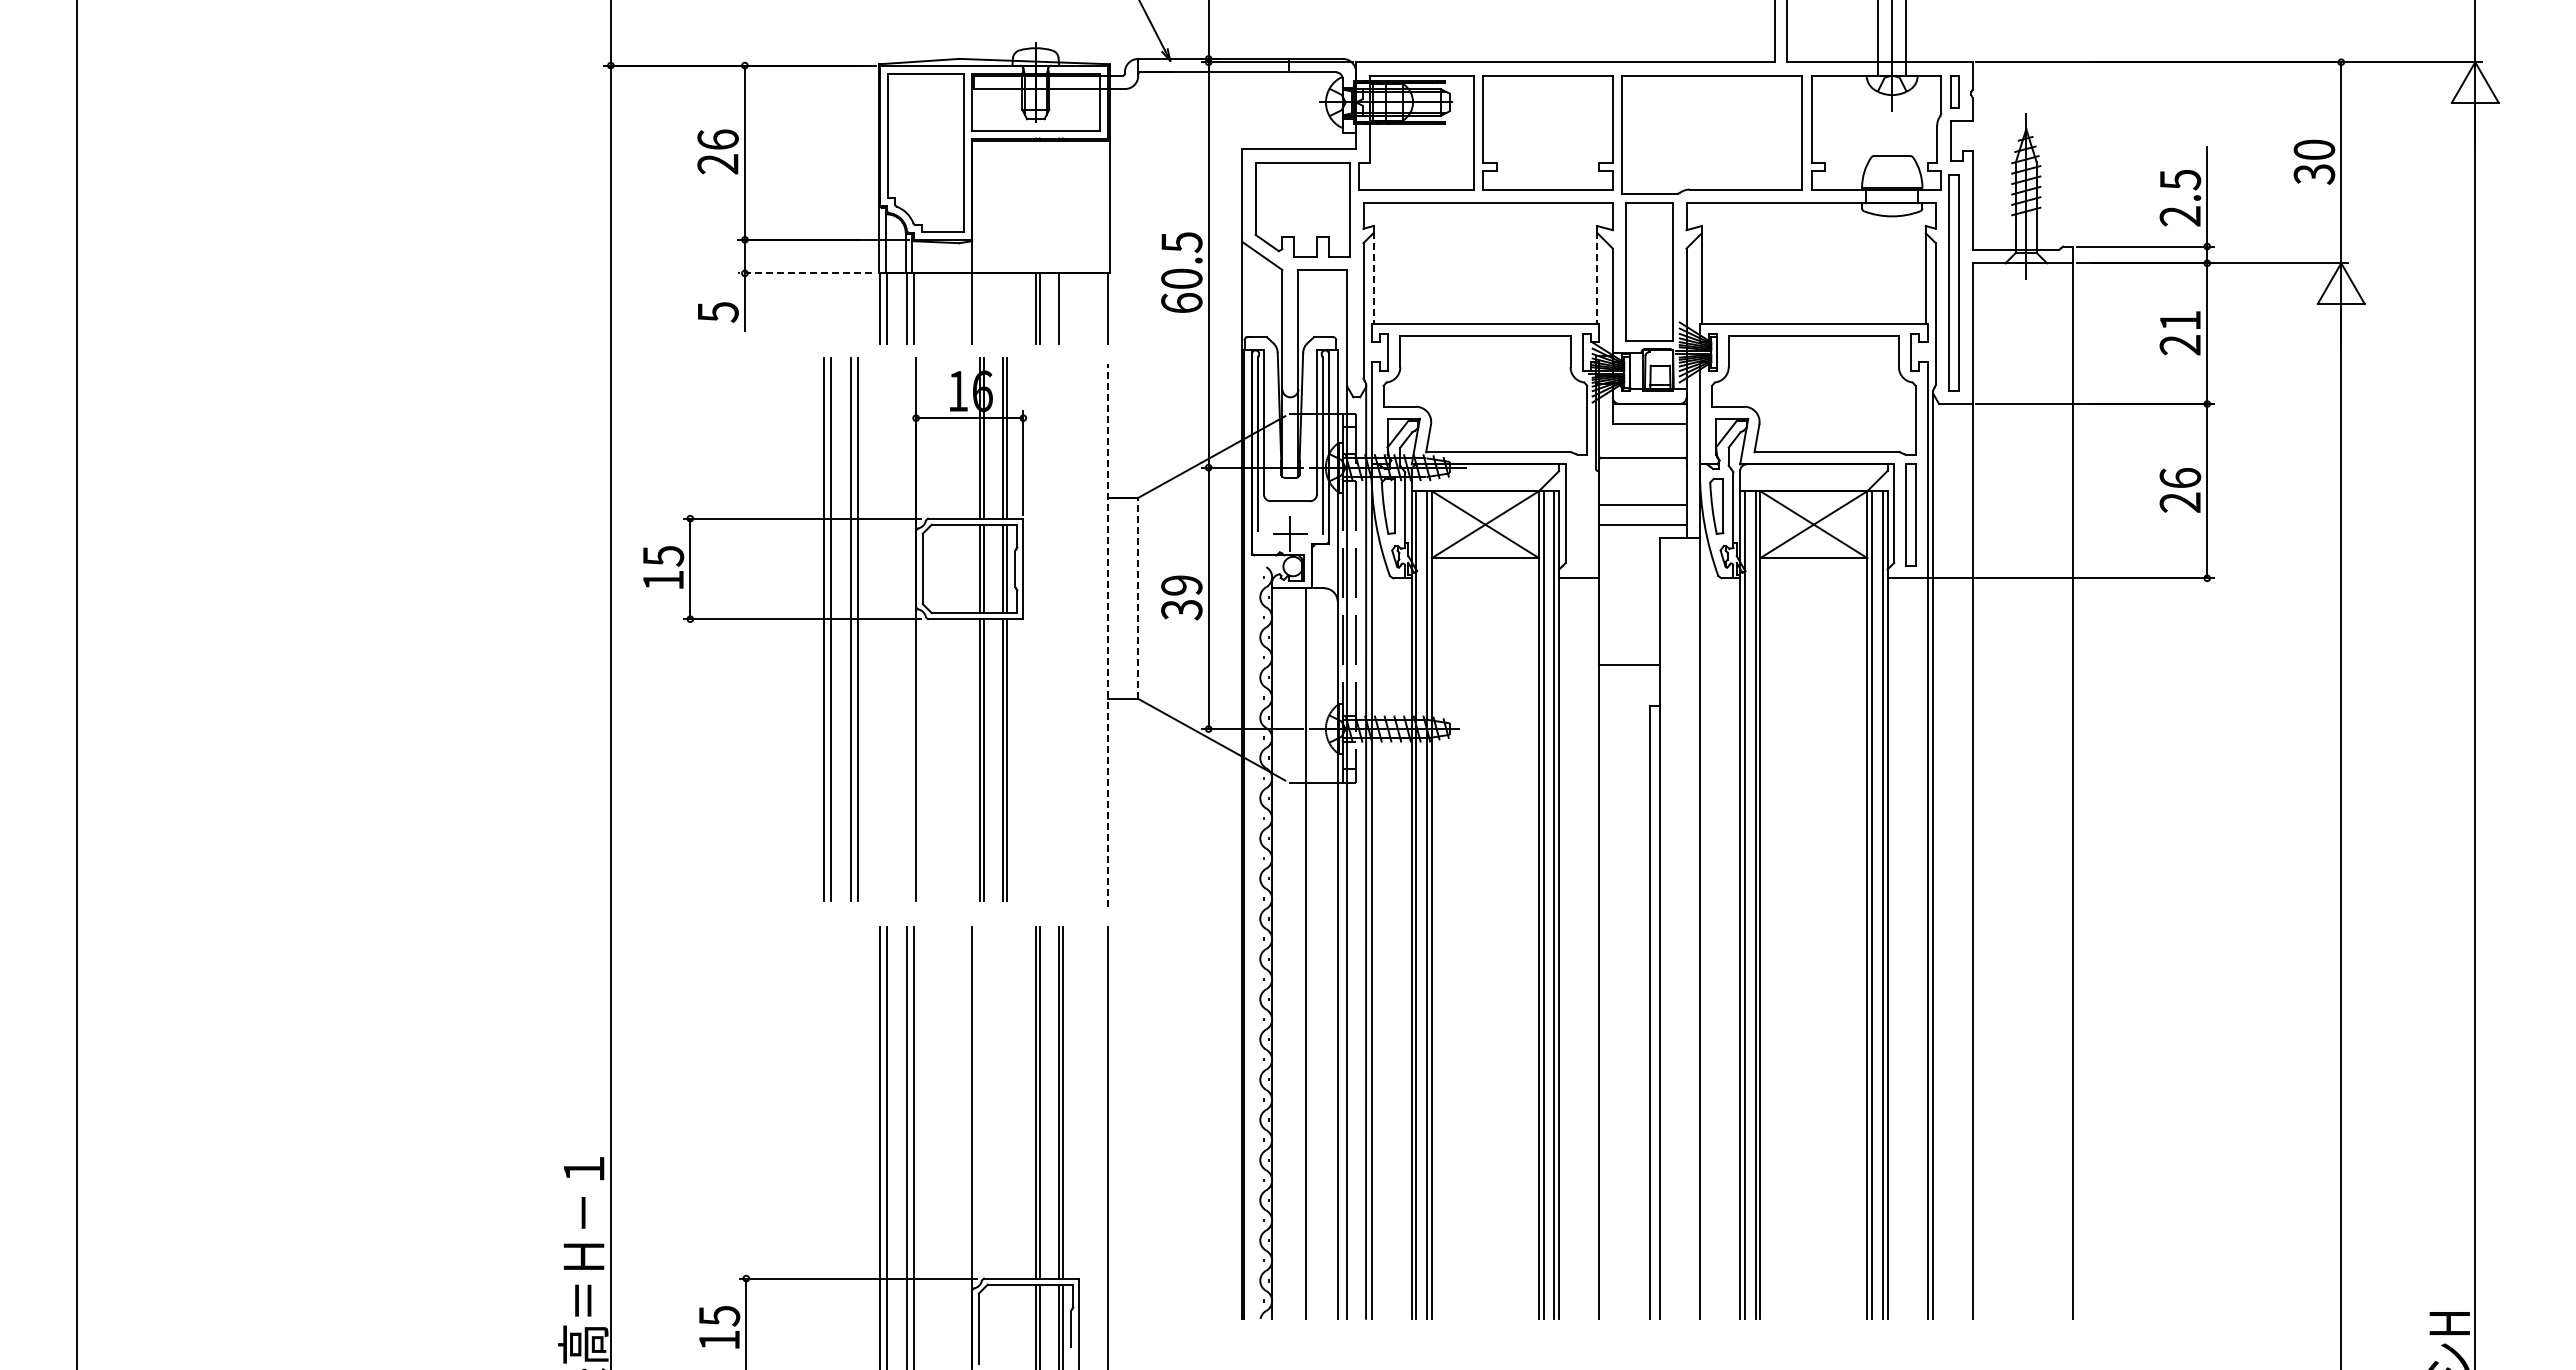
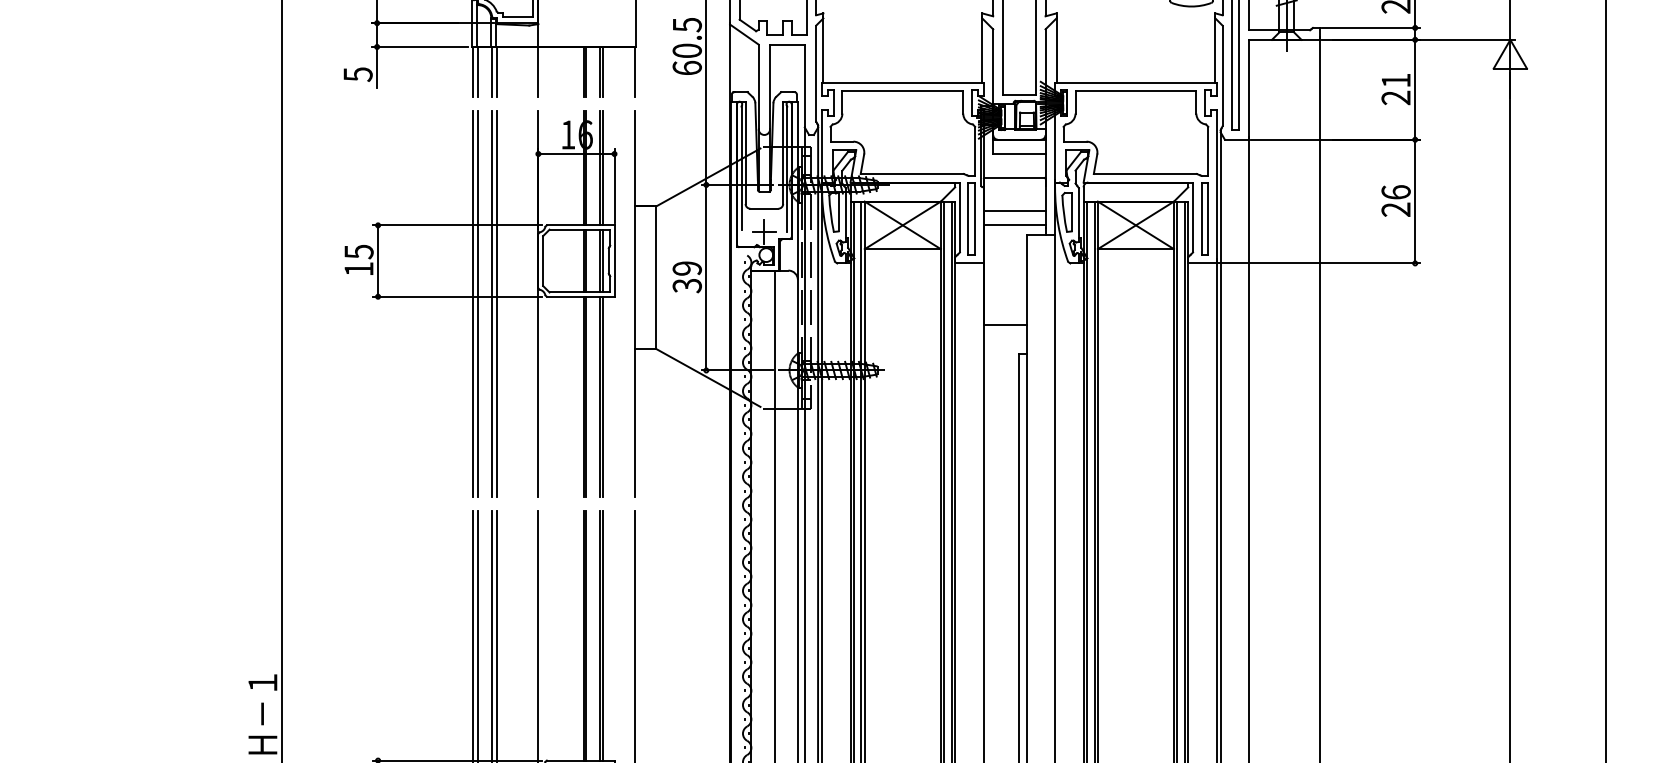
line: (804, 273) -> (419, 47), dashed -> solid
line: (1373, 278) -> (823, 50), dashed -> solid
line: (1597, 278) -> (982, 50), dashed -> solid
line: (1063, 308) -> (603, 71), added
part: (1582, 514) -> (971, 218), added
line: (1138, 598) -> (656, 277), dashed -> solid
part: (835, 629) -> (481, 304), moved
line: (1108, 634) -> (635, 303), dashed -> solid

